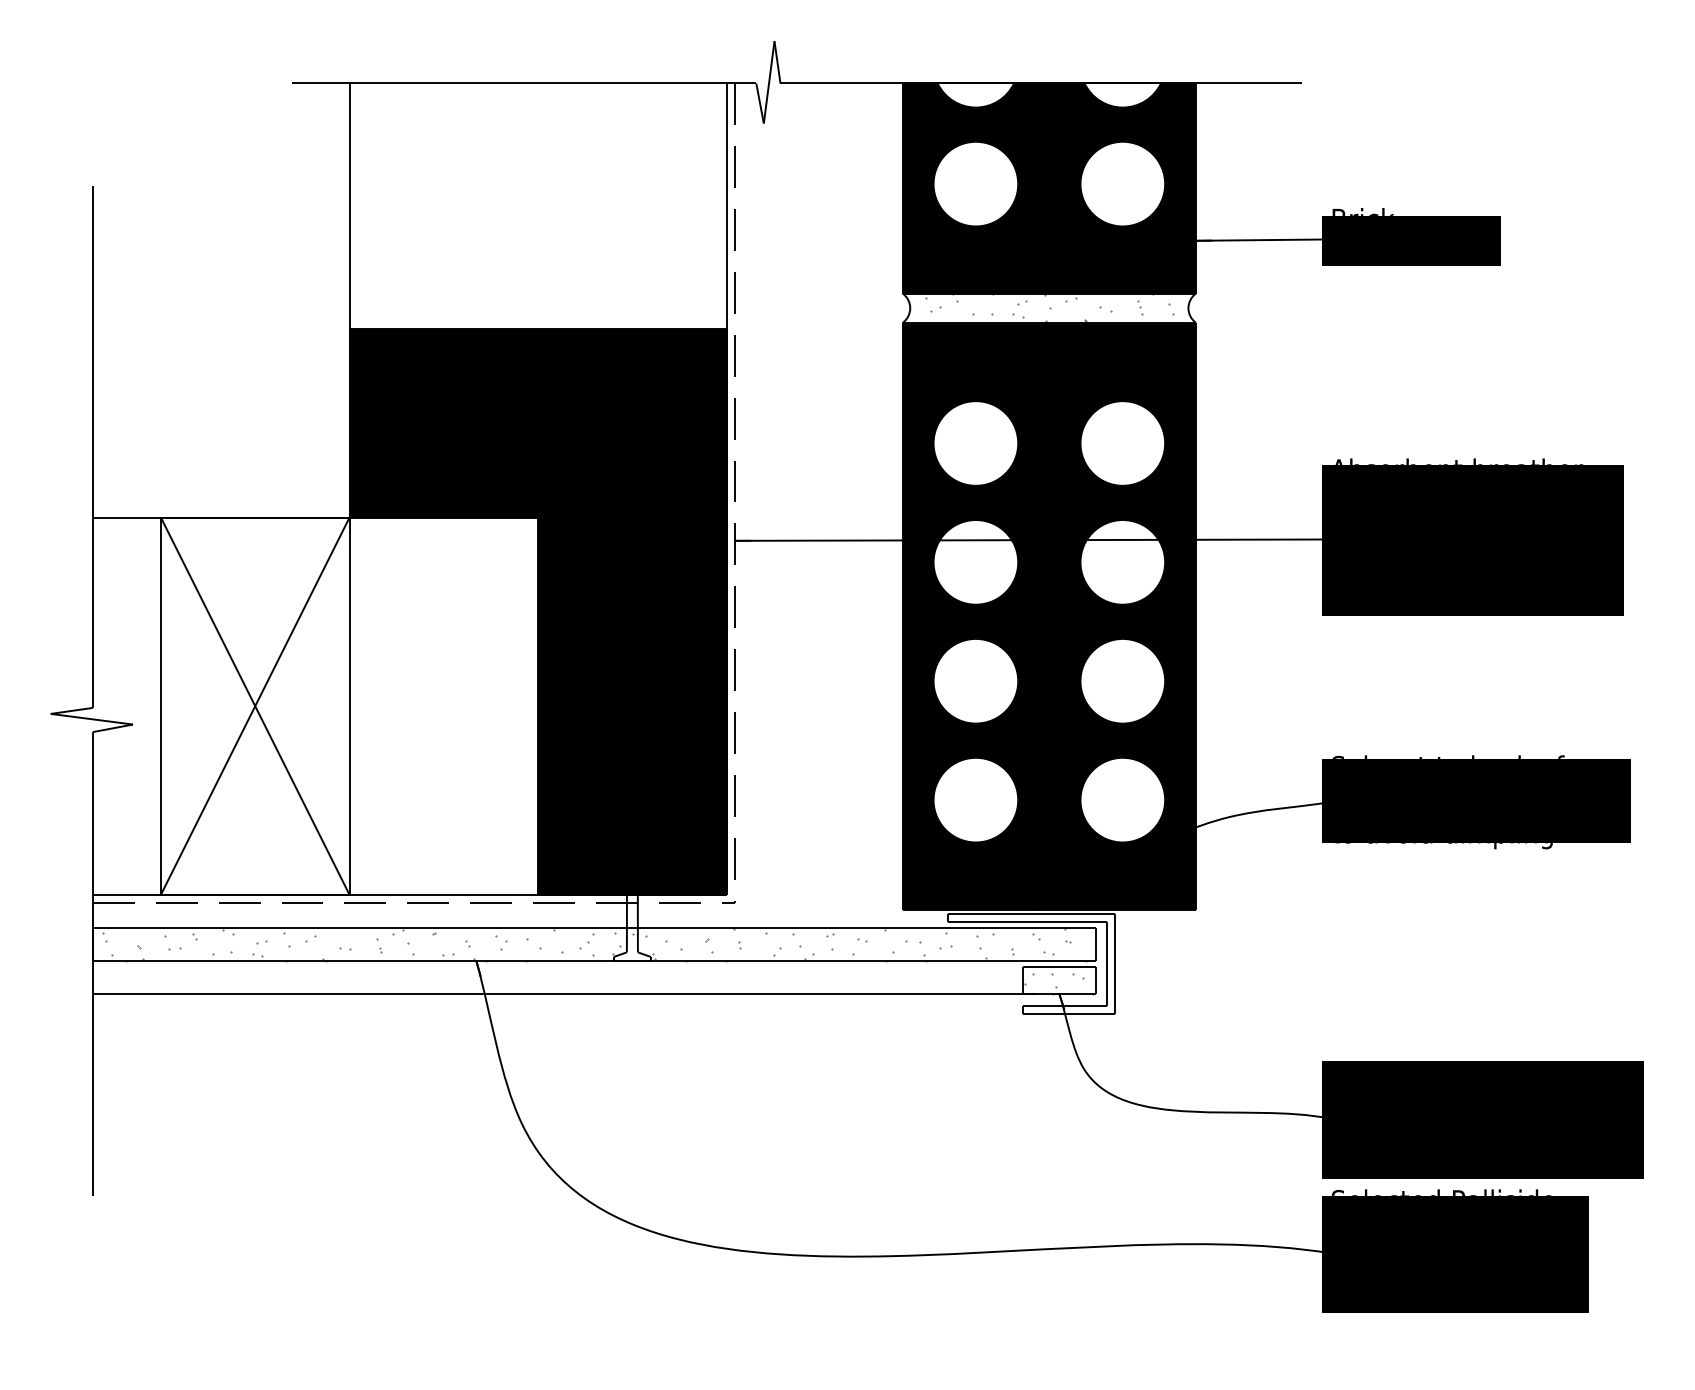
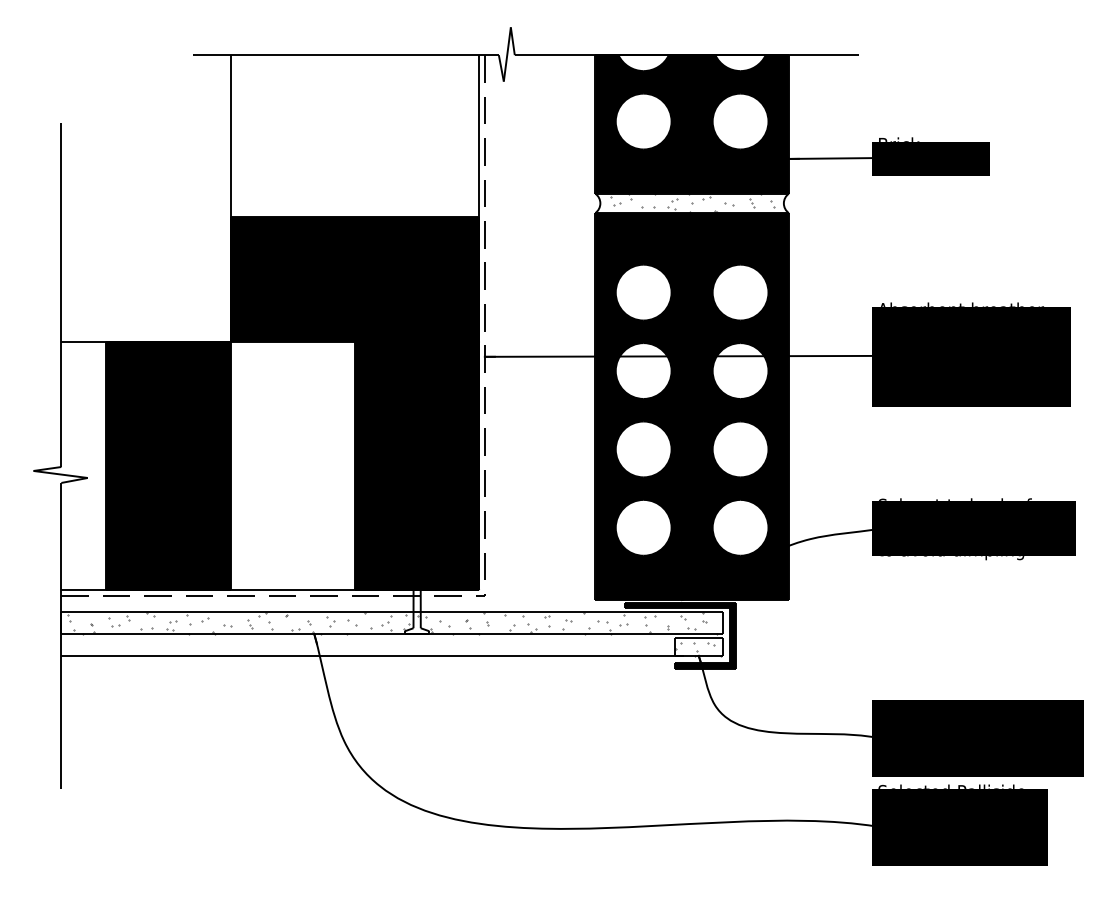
fill: (255, 705) -> (168, 465), added
fill: (1031, 963) -> (680, 635), added

